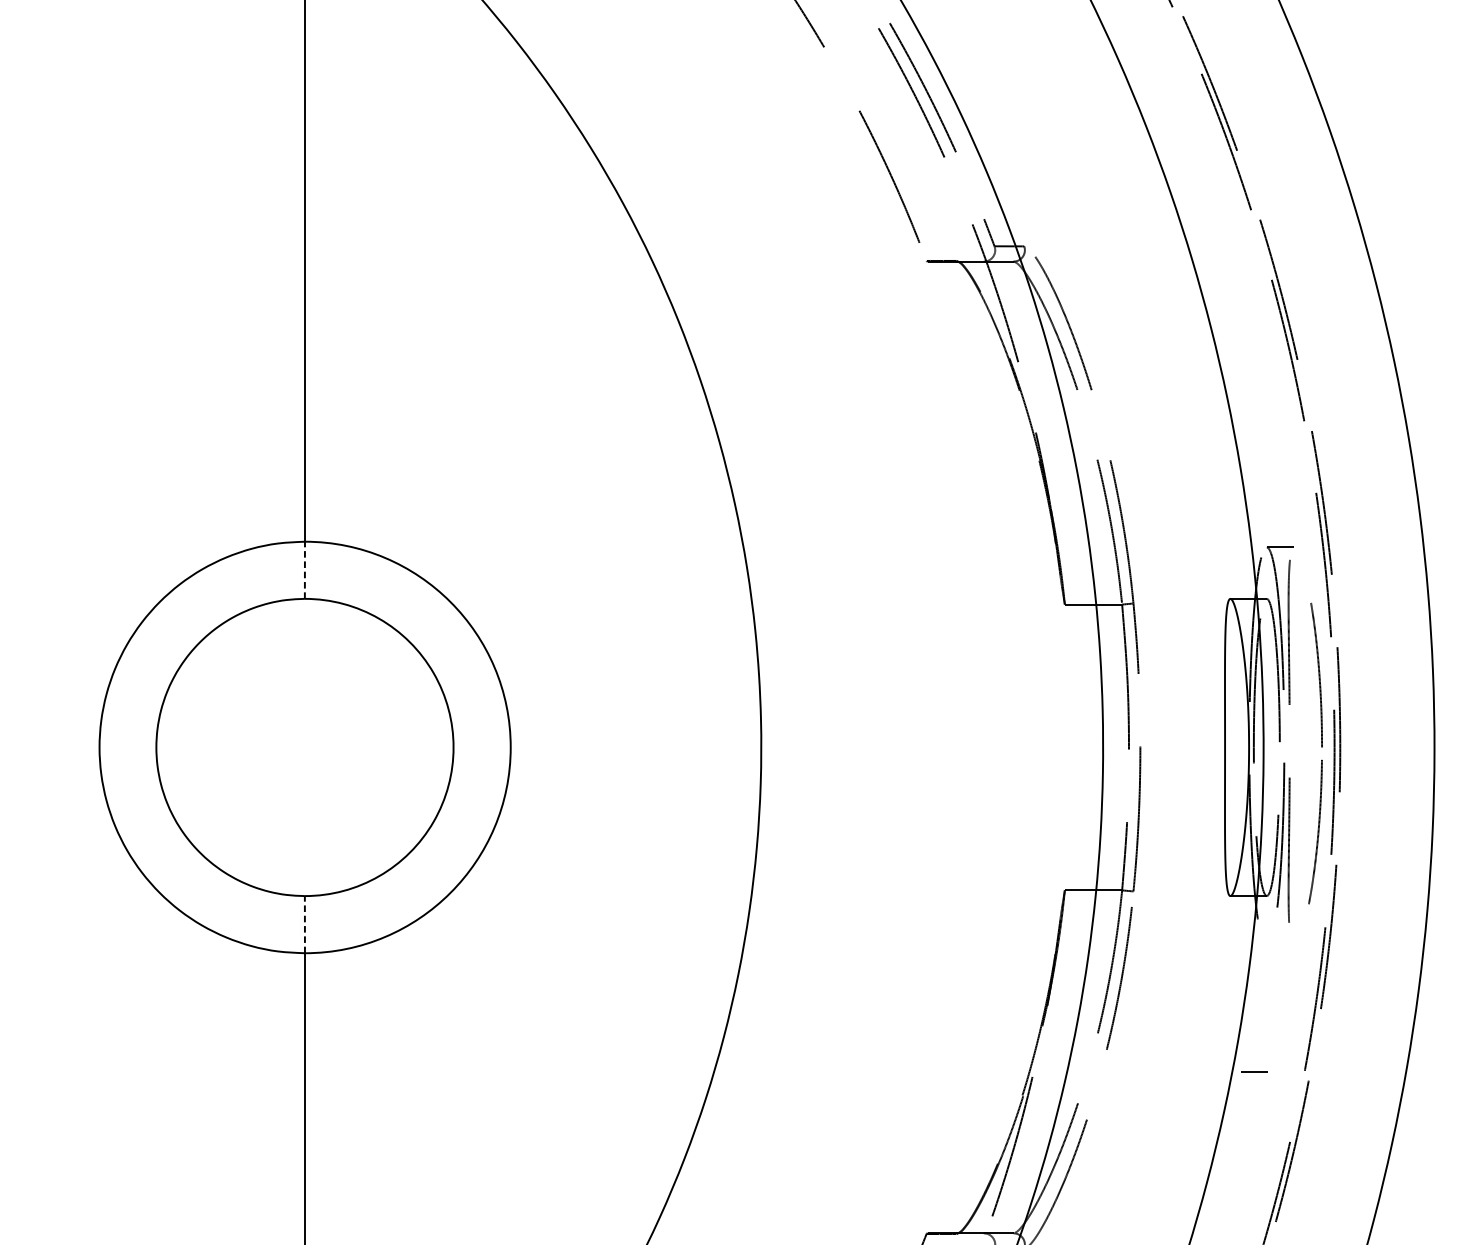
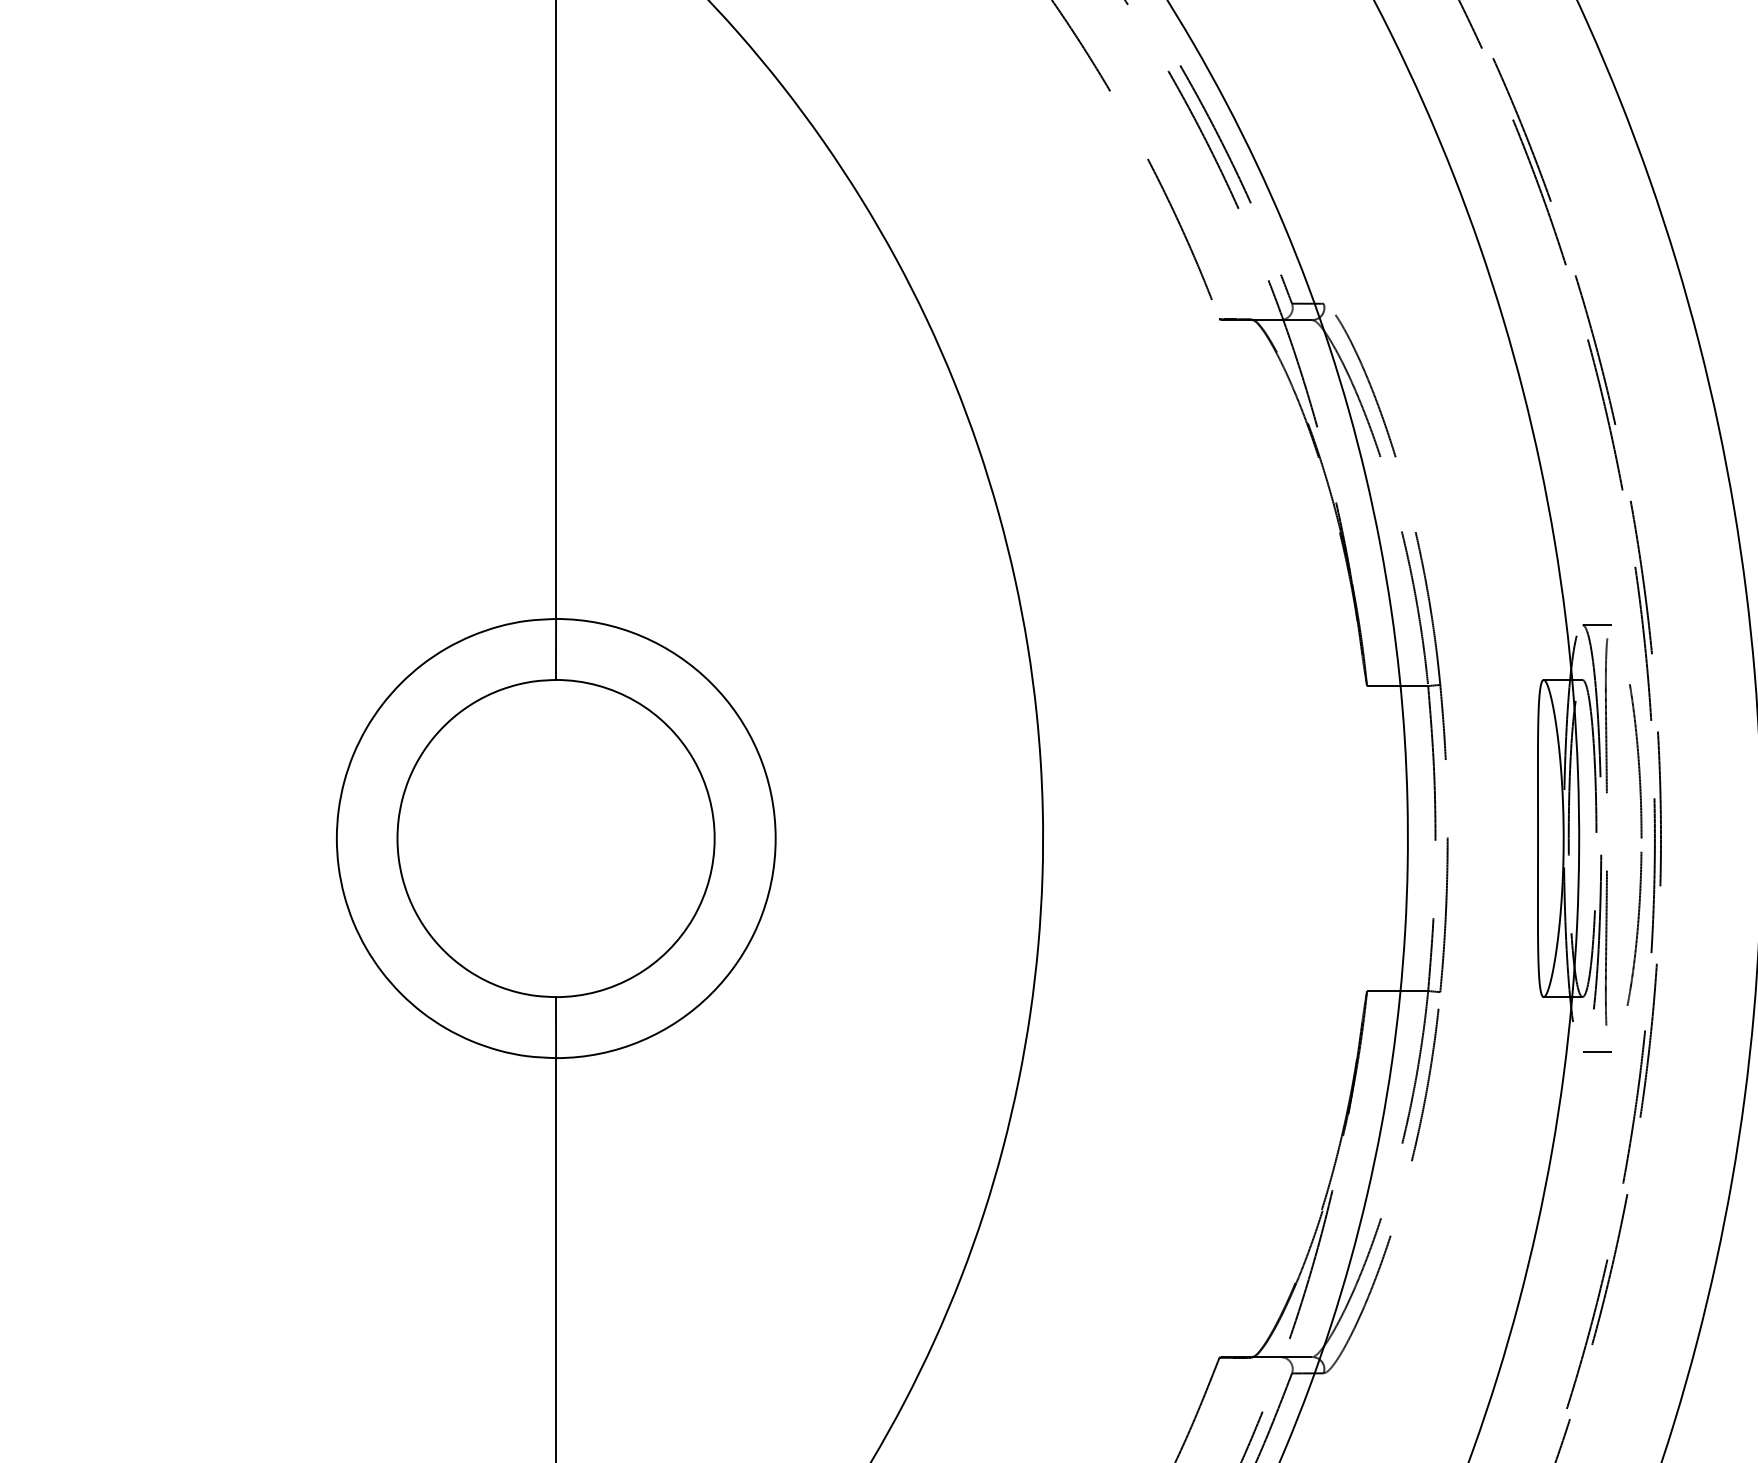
line: (305, 569) -> (556, 648), dashed -> solid
line: (305, 924) -> (556, 1027), dashed -> solid
line: (1254, 1071) -> (1597, 1051), moved

